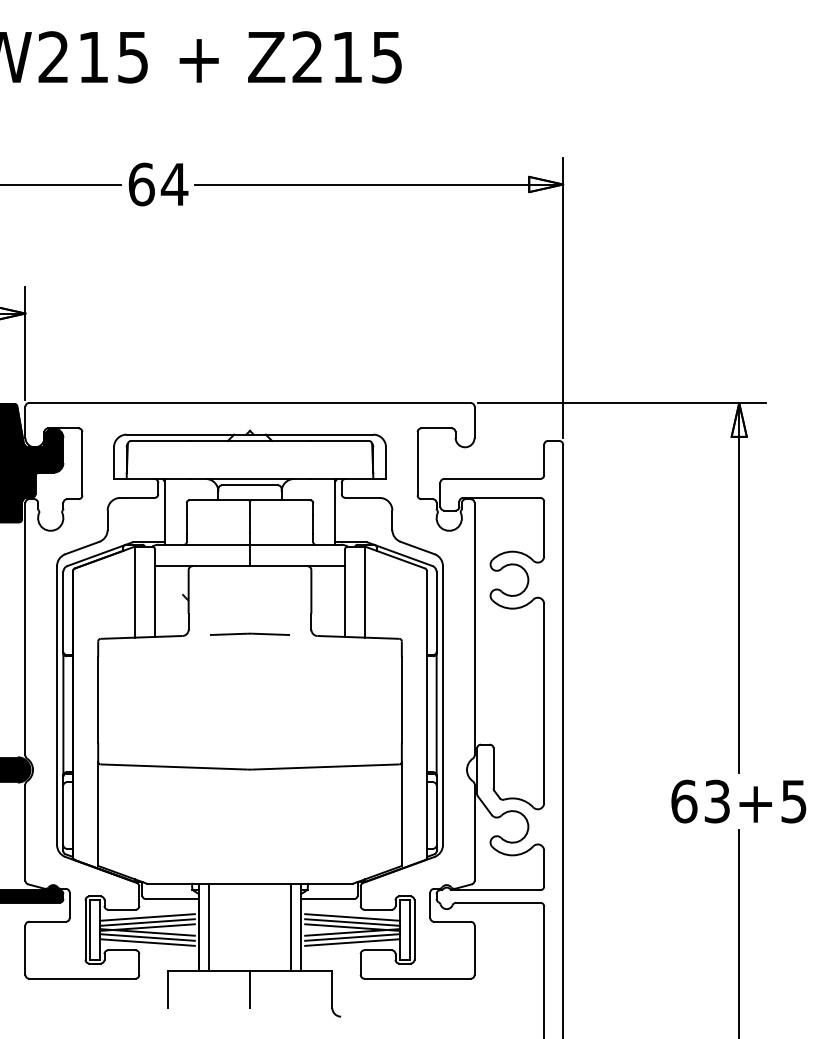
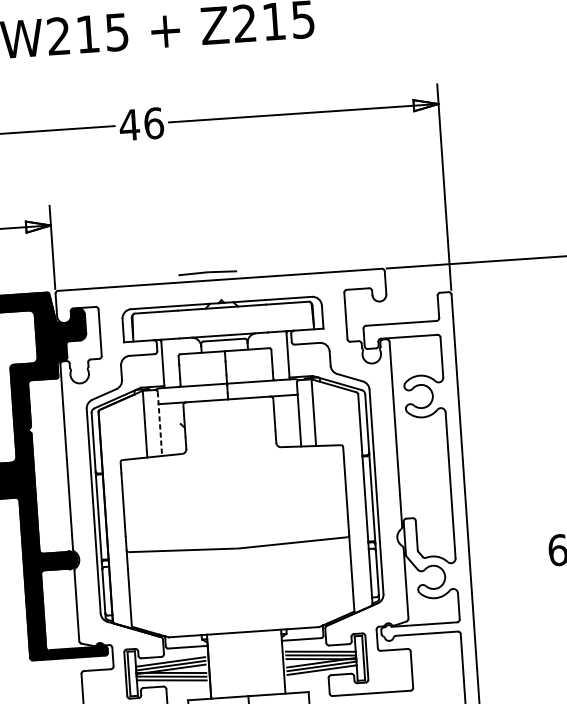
text: (157, 184) -> (141, 124), 64 -> 46
line: (155, 593) -> (160, 424), solid -> dashed
line: (249, 633) -> (207, 272), moved
line: (208, 927) -> (215, 666), removed
line: (291, 927) -> (276, 662), removed

